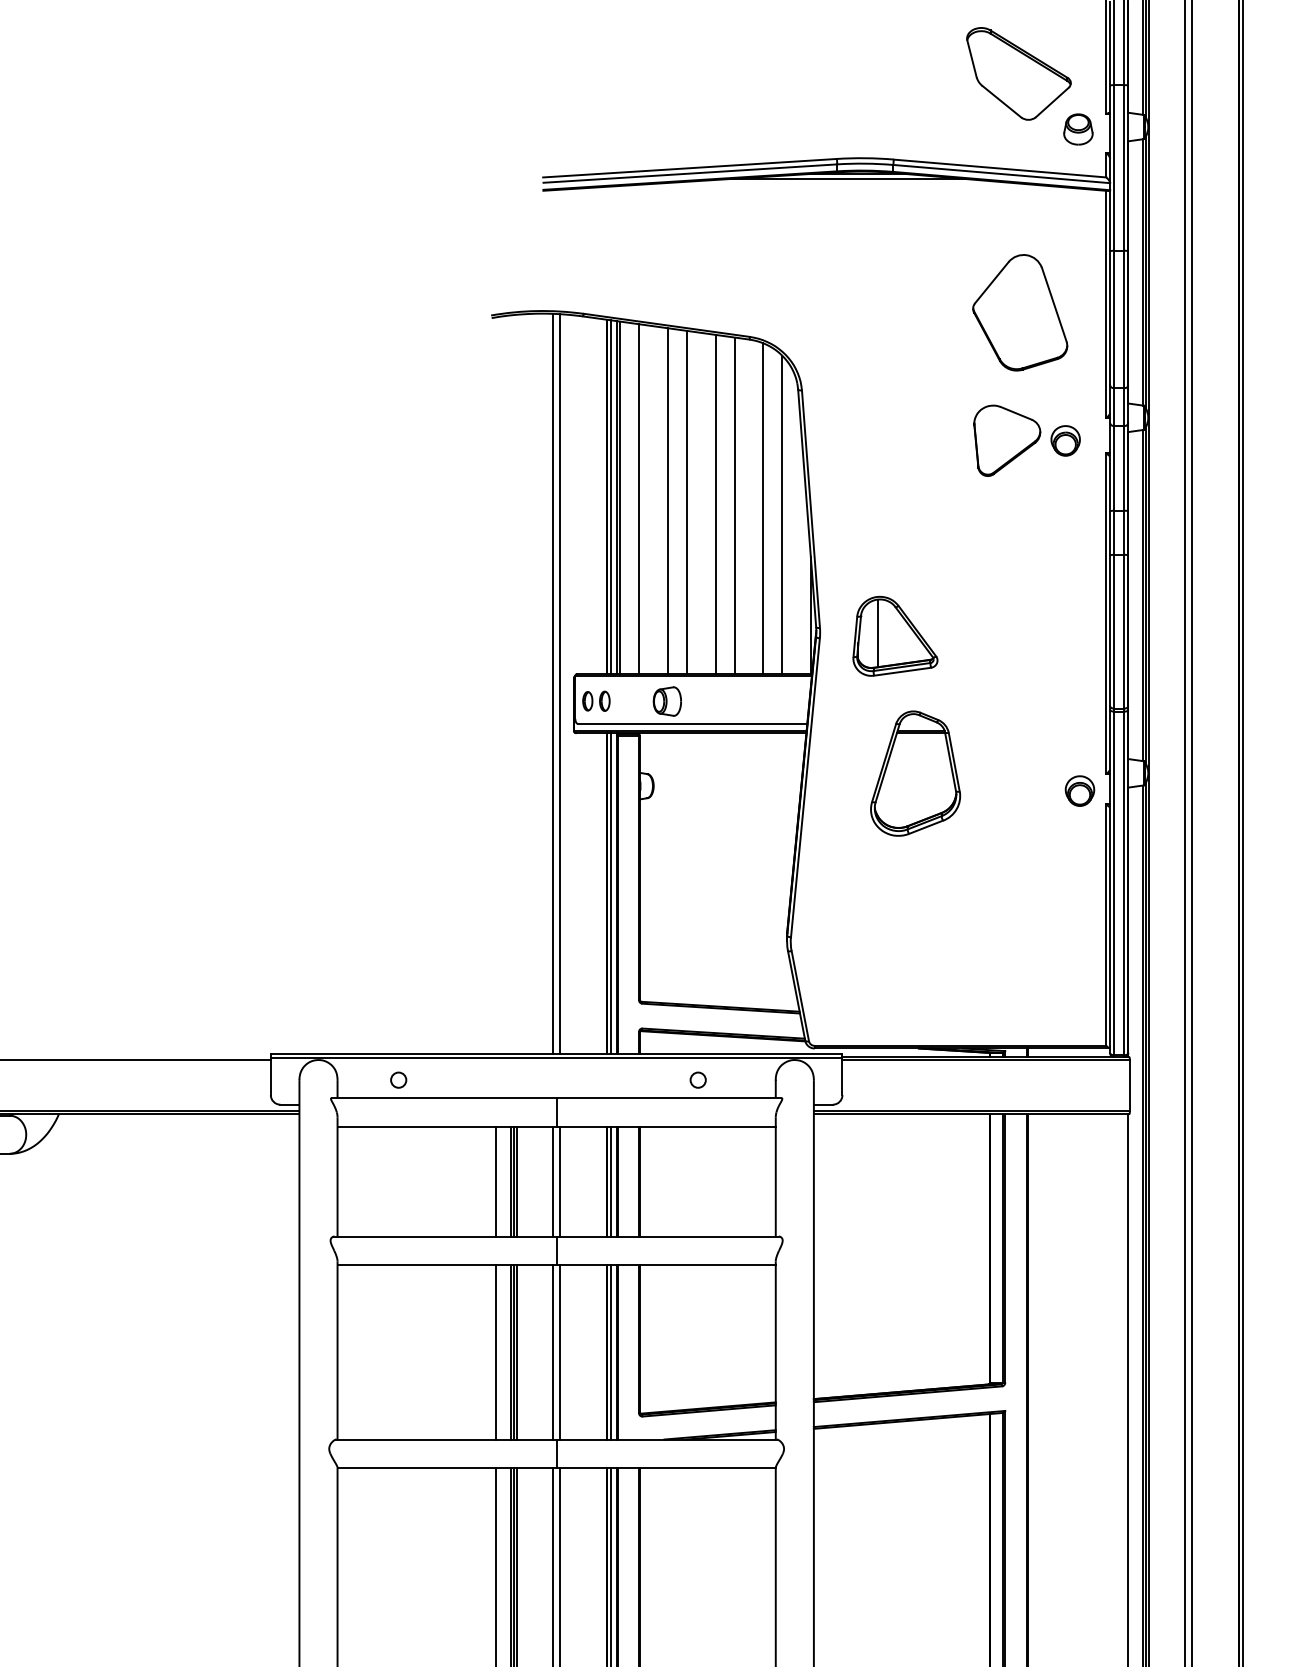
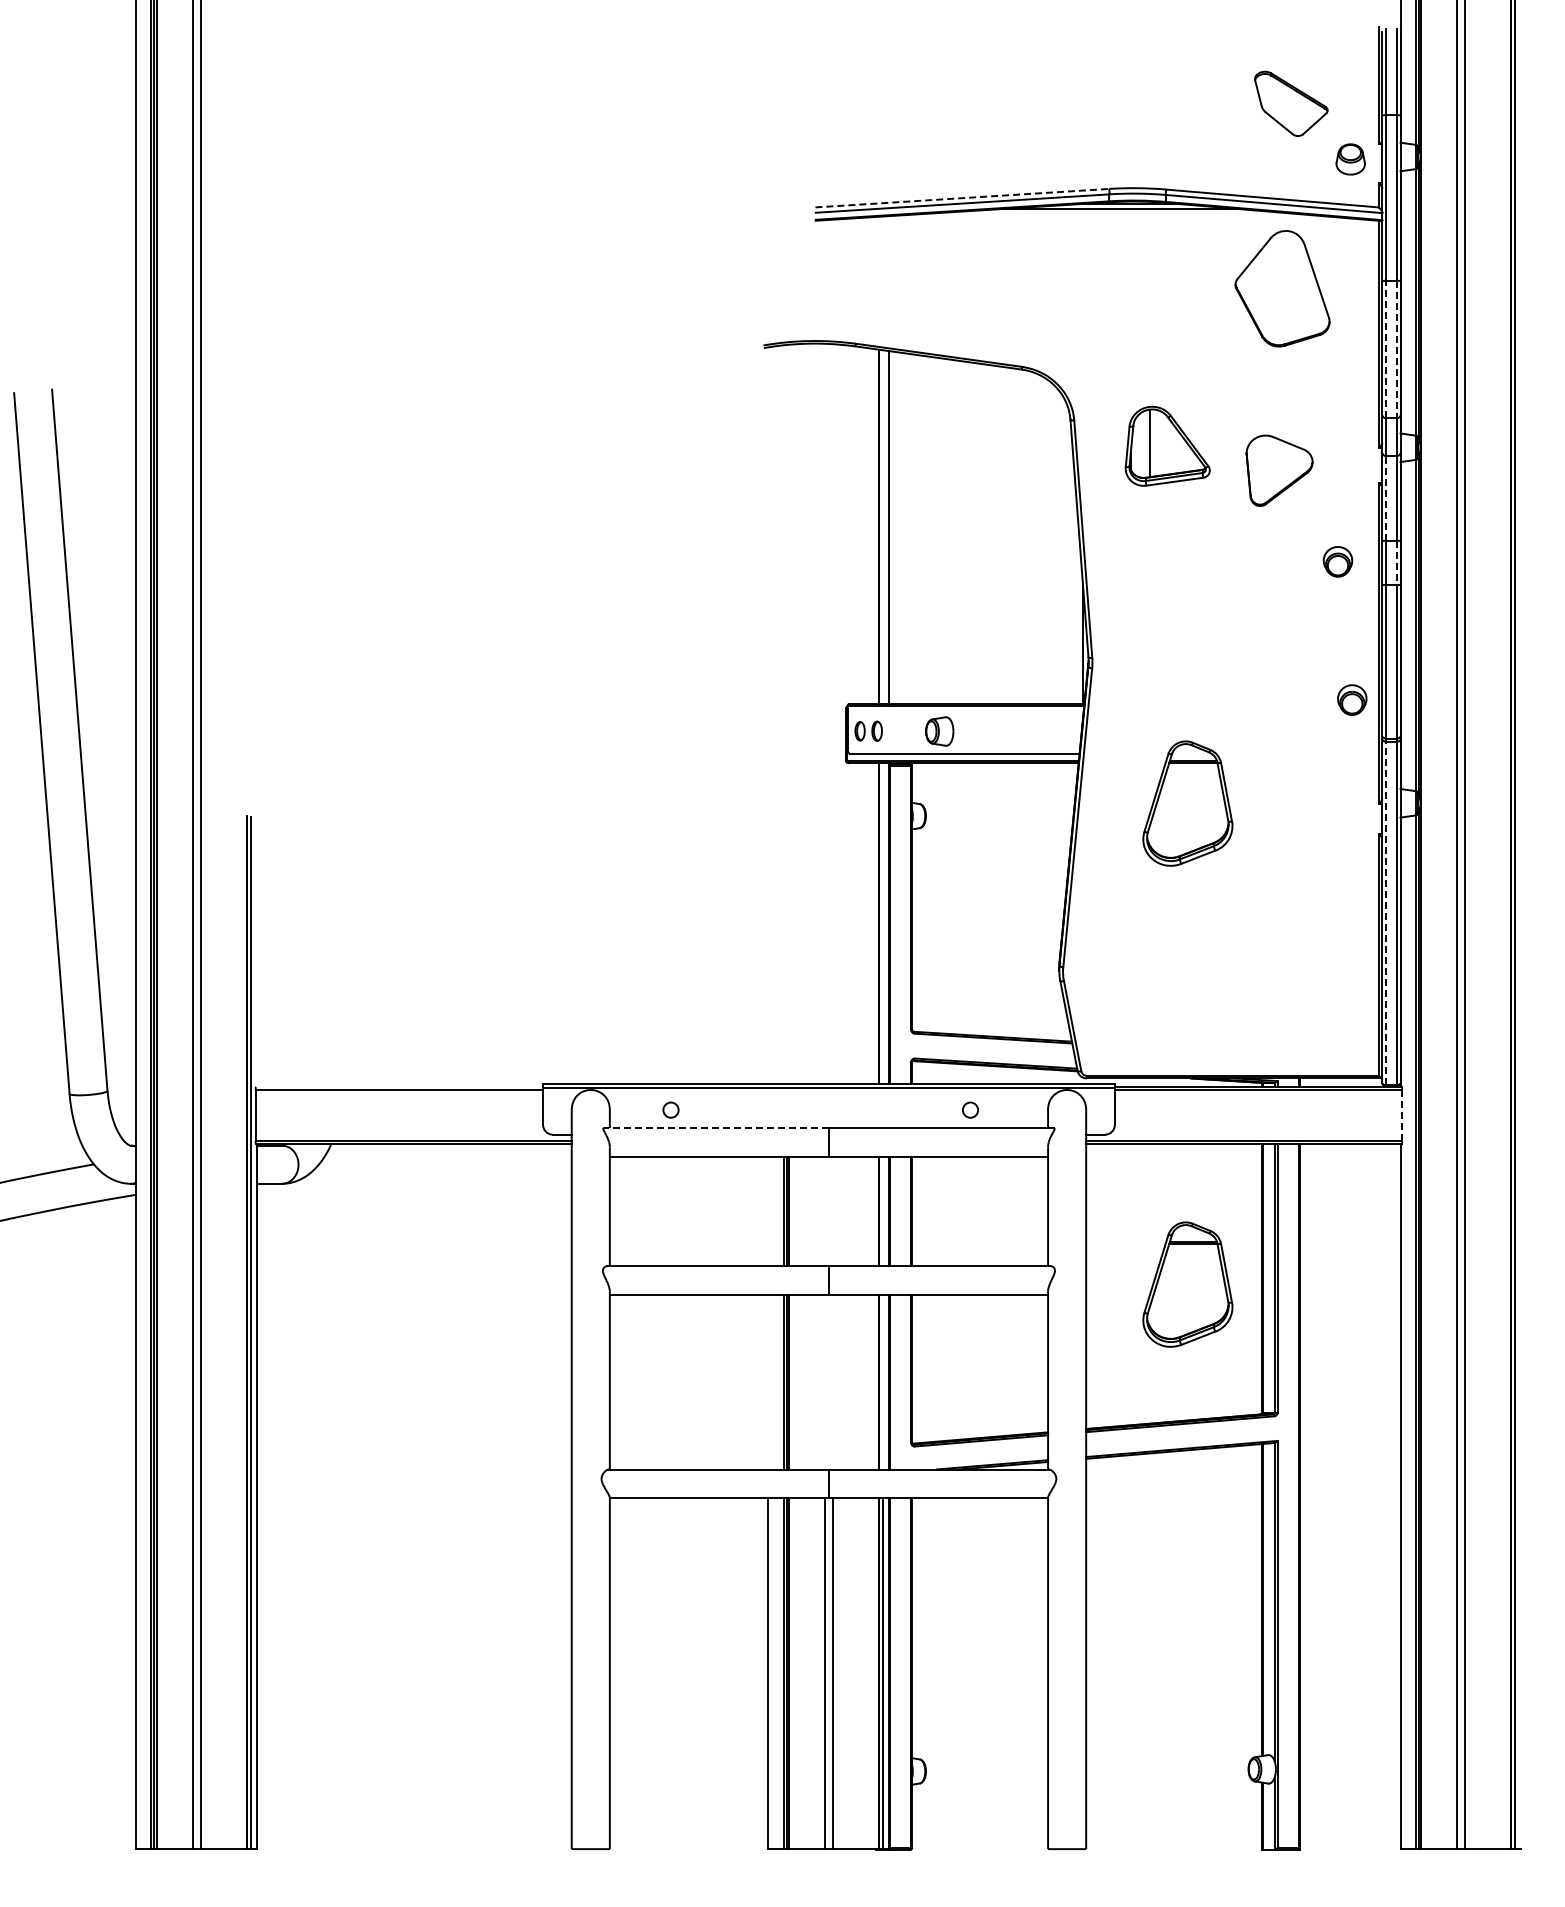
part: (1019, 73) -> (1291, 103), size x0.7
line: (690, 168) -> (962, 198), solid -> dashed
part: (1020, 312) -> (1282, 288), moved
line: (1114, 319) -> (1386, 349), solid -> dashed
line: (1124, 319) -> (1396, 349), solid -> dashed
part: (1065, 440) -> (1337, 561), moved
line: (1114, 467) -> (1386, 497), solid -> dashed
line: (611, 497) -> (883, 527), removed
line: (620, 497) -> (892, 527), removed
line: (639, 499) -> (911, 529), removed
line: (668, 501) -> (940, 531), removed
line: (687, 502) -> (959, 532), removed
line: (715, 504) -> (987, 534), removed
line: (734, 505) -> (1006, 535), removed
line: (763, 508) -> (1035, 538), removed
line: (782, 514) -> (1054, 544), removed
line: (1124, 533) -> (1396, 563), solid -> dashed
part: (895, 635) -> (1167, 445), moved
line: (553, 683) -> (825, 713), removed
line: (560, 684) -> (832, 714), removed
part: (1080, 790) -> (1352, 699), moved
line: (1114, 883) -> (1386, 913), solid -> dashed
line: (611, 893) -> (883, 923), removed
line: (1130, 1085) -> (1402, 1115), solid -> dashed
line: (444, 1098) -> (716, 1128), solid -> dashed
line: (496, 1181) -> (768, 1211), removed
line: (553, 1181) -> (825, 1211), removed
line: (560, 1181) -> (832, 1211), removed
line: (611, 1181) -> (883, 1211), removed
part: (915, 1254) -> (1187, 1284), added
line: (496, 1352) -> (768, 1382), removed
line: (553, 1352) -> (825, 1382), removed
line: (560, 1352) -> (832, 1382), removed
line: (611, 1352) -> (883, 1382), removed

